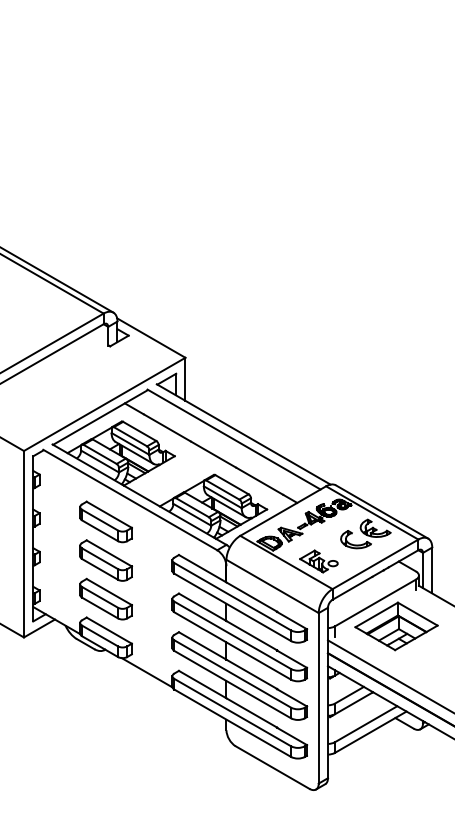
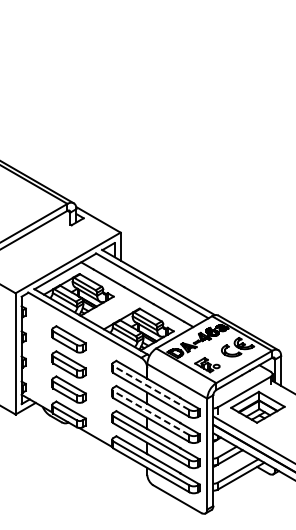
line: (232, 597) -> (151, 388), solid -> dashed
line: (232, 635) -> (151, 413), solid -> dashed

